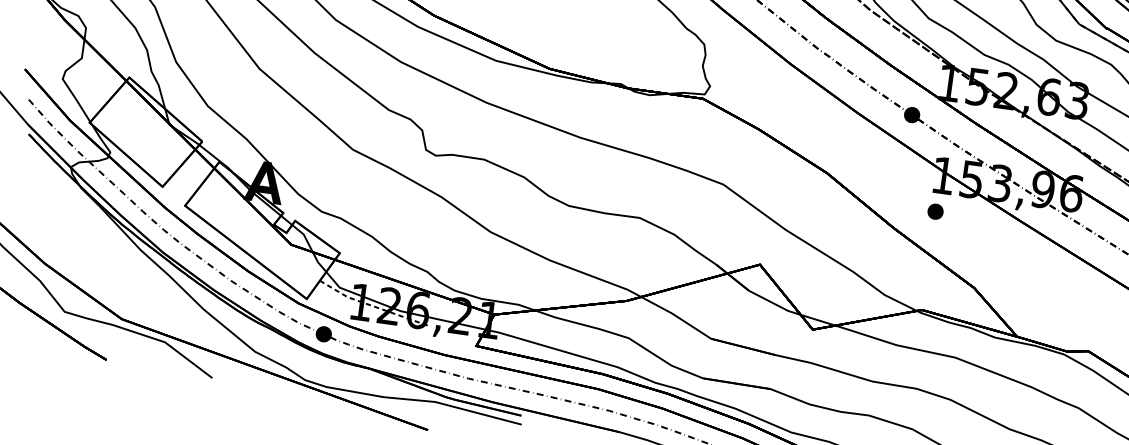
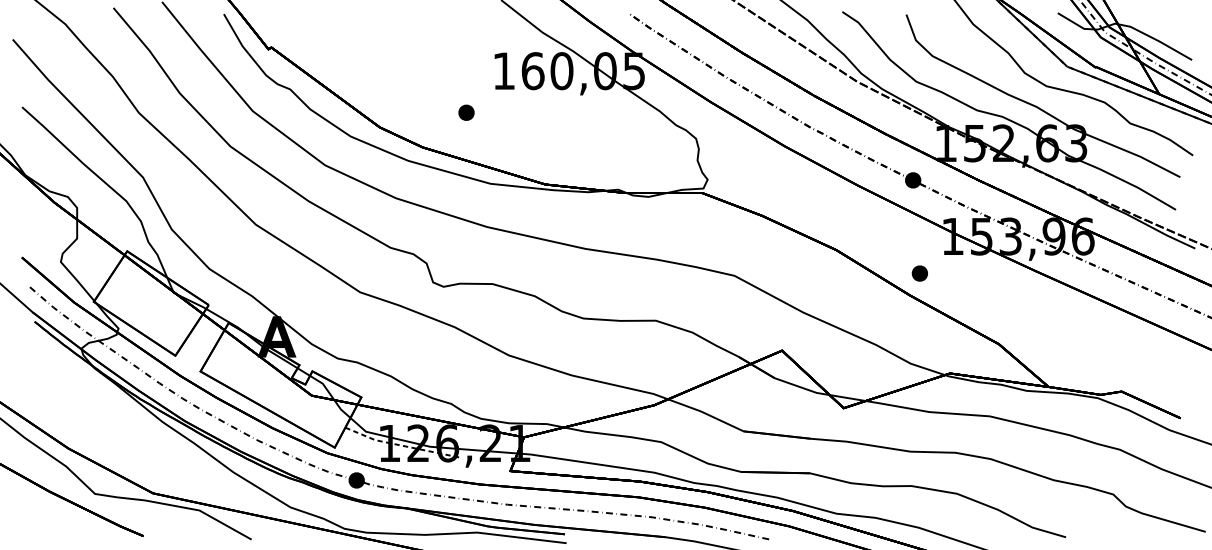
part: (935, 211) -> (919, 273), moved

